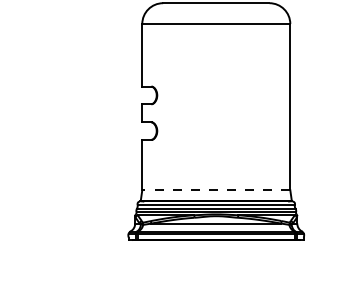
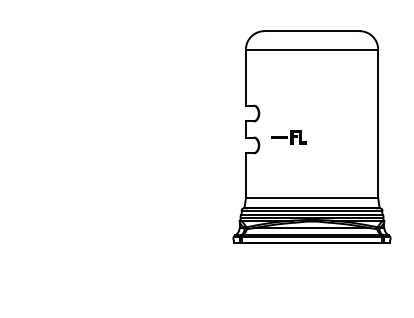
part: (189, 122) -> (288, 137), added
line: (215, 190) -> (311, 198), dashed -> solid

